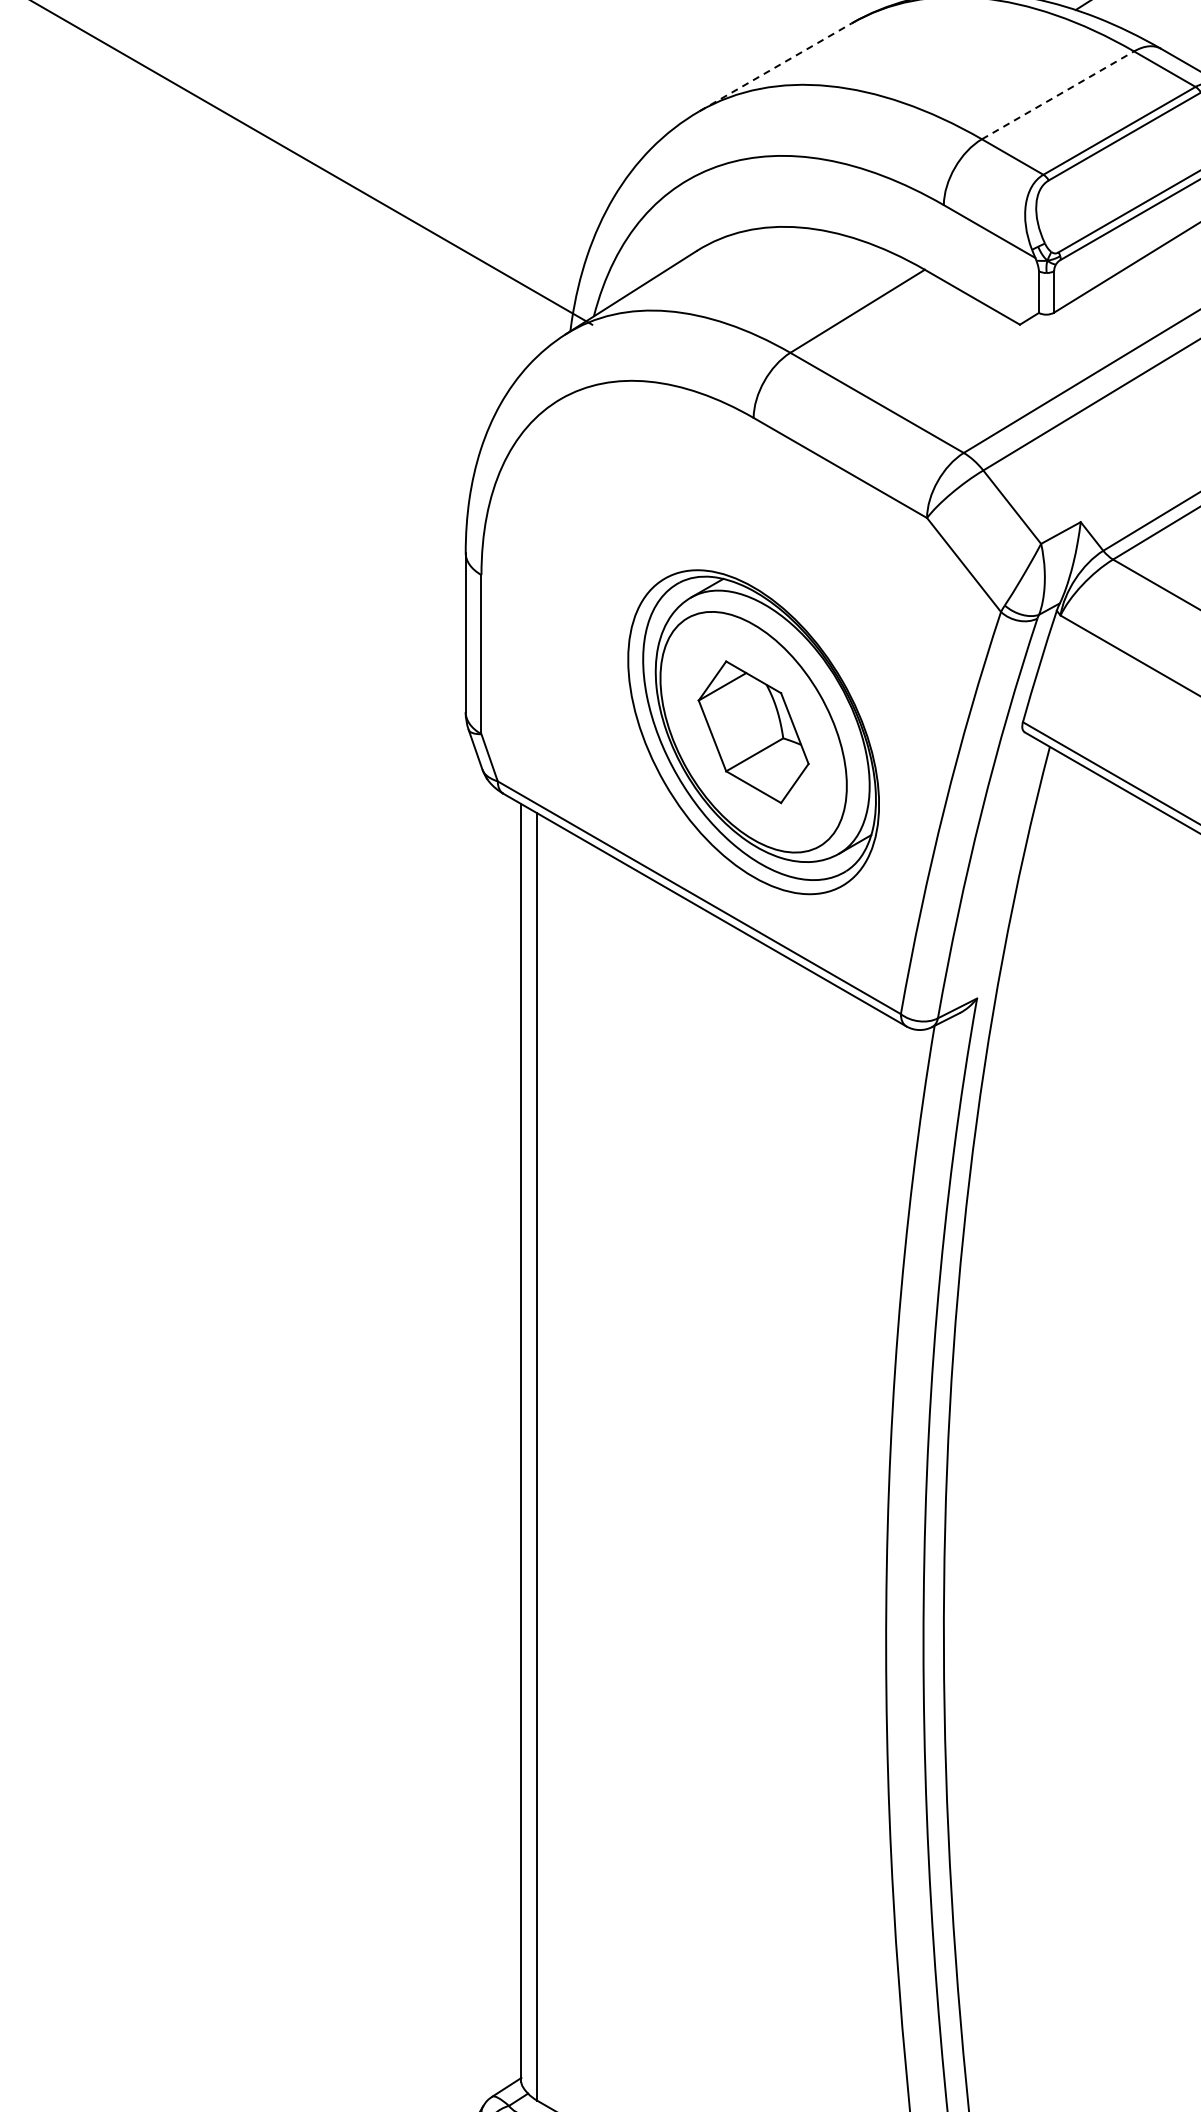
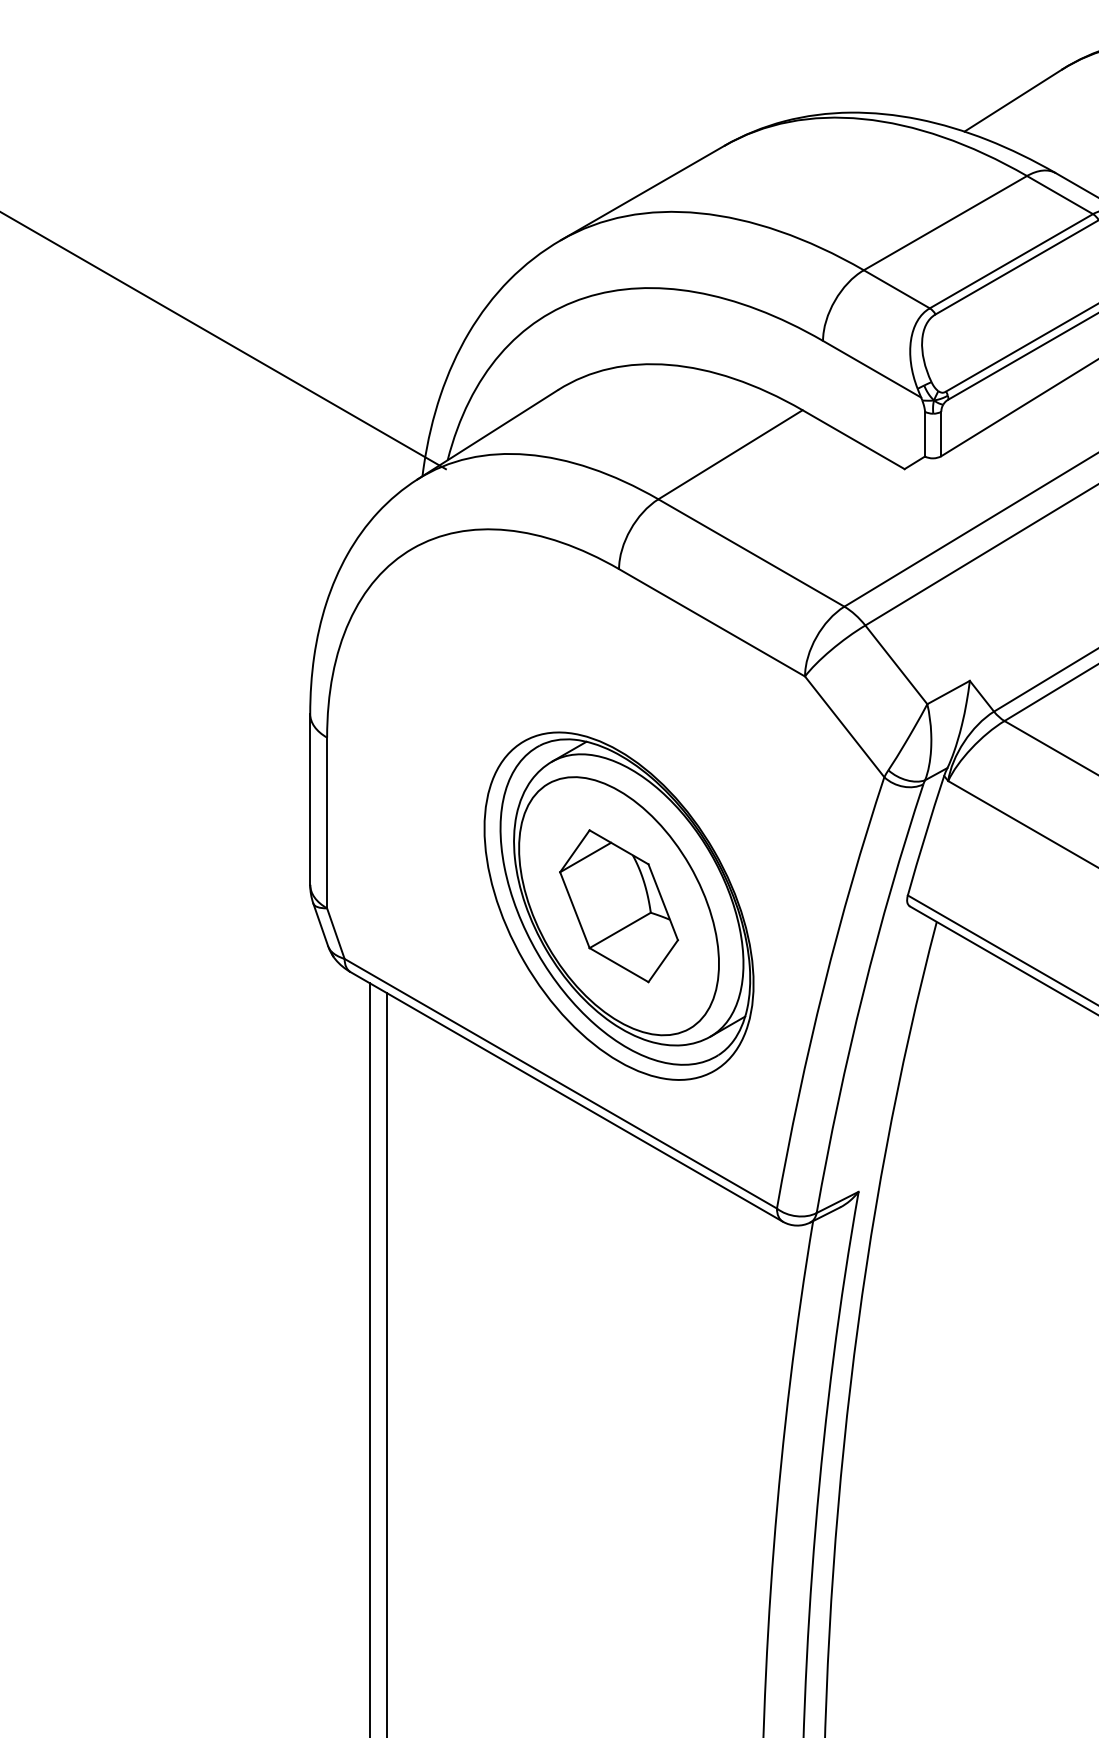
line: (775, 67) -> (642, 193), dashed -> solid
line: (1057, 95) -> (944, 223), dashed -> solid

